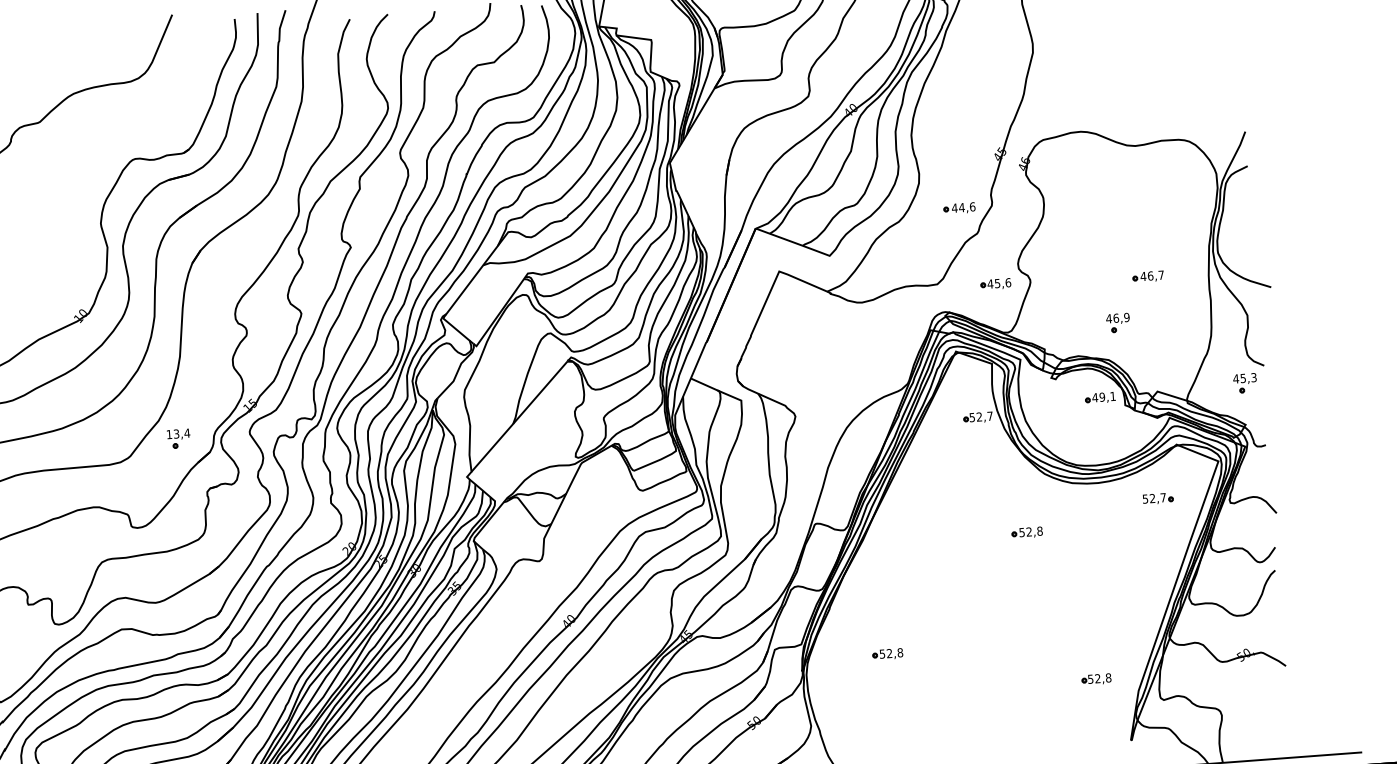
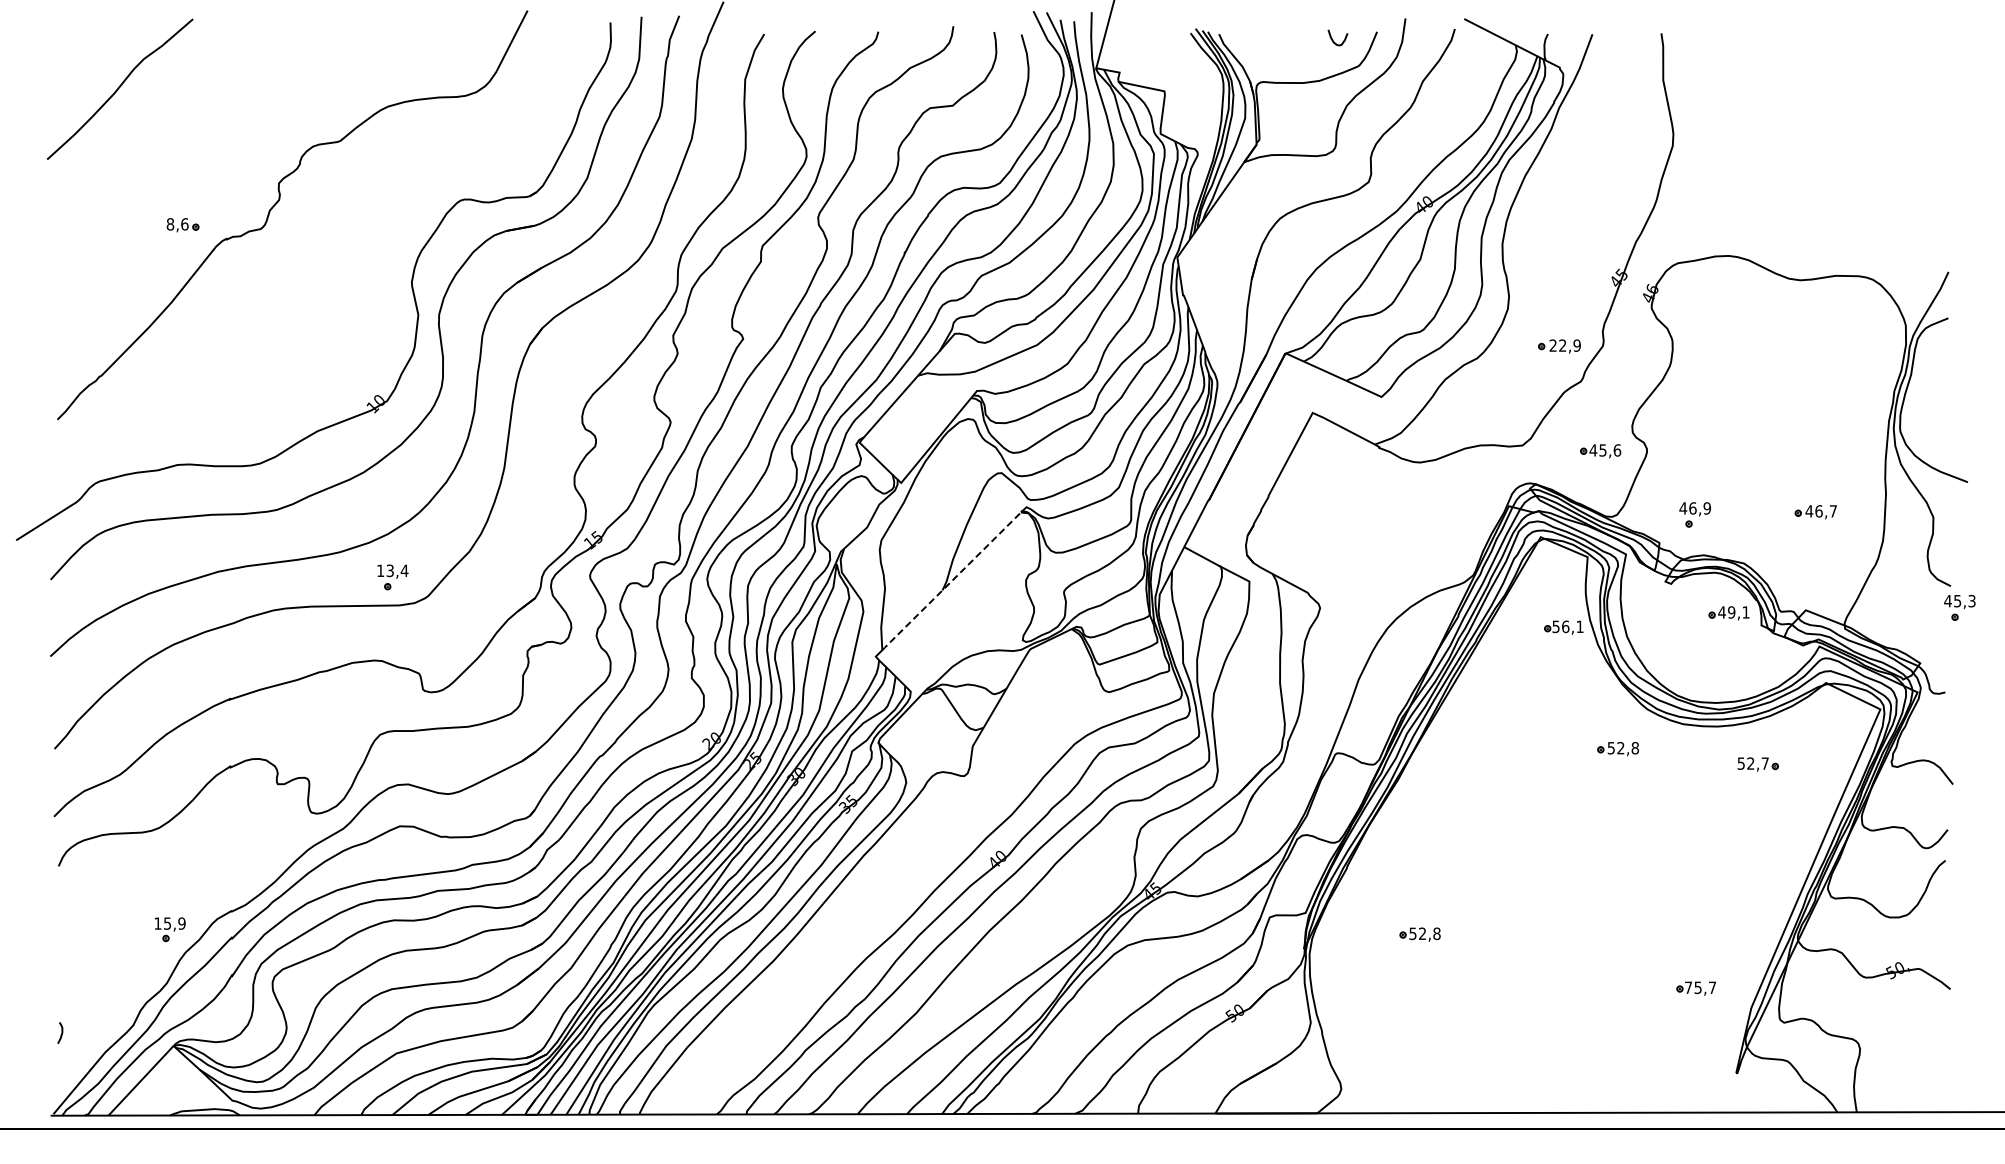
text: (963, 207) -> (1564, 345), 44,6 -> 22,9
part: (1148, 277) -> (1815, 512), moved
part: (1117, 322) -> (1694, 514), moved
part: (1244, 383) -> (1959, 607), moved
line: (519, 416) -> (951, 581), solid -> dashed
text: (984, 416) -> (1572, 626), 52,7 -> 56,1
part: (178, 438) -> (392, 577), moved
part: (1157, 498) -> (1757, 764), moved
part: (1026, 533) -> (1617, 749), moved
text: (1099, 678) -> (1700, 987), 52,8 -> 75,7

